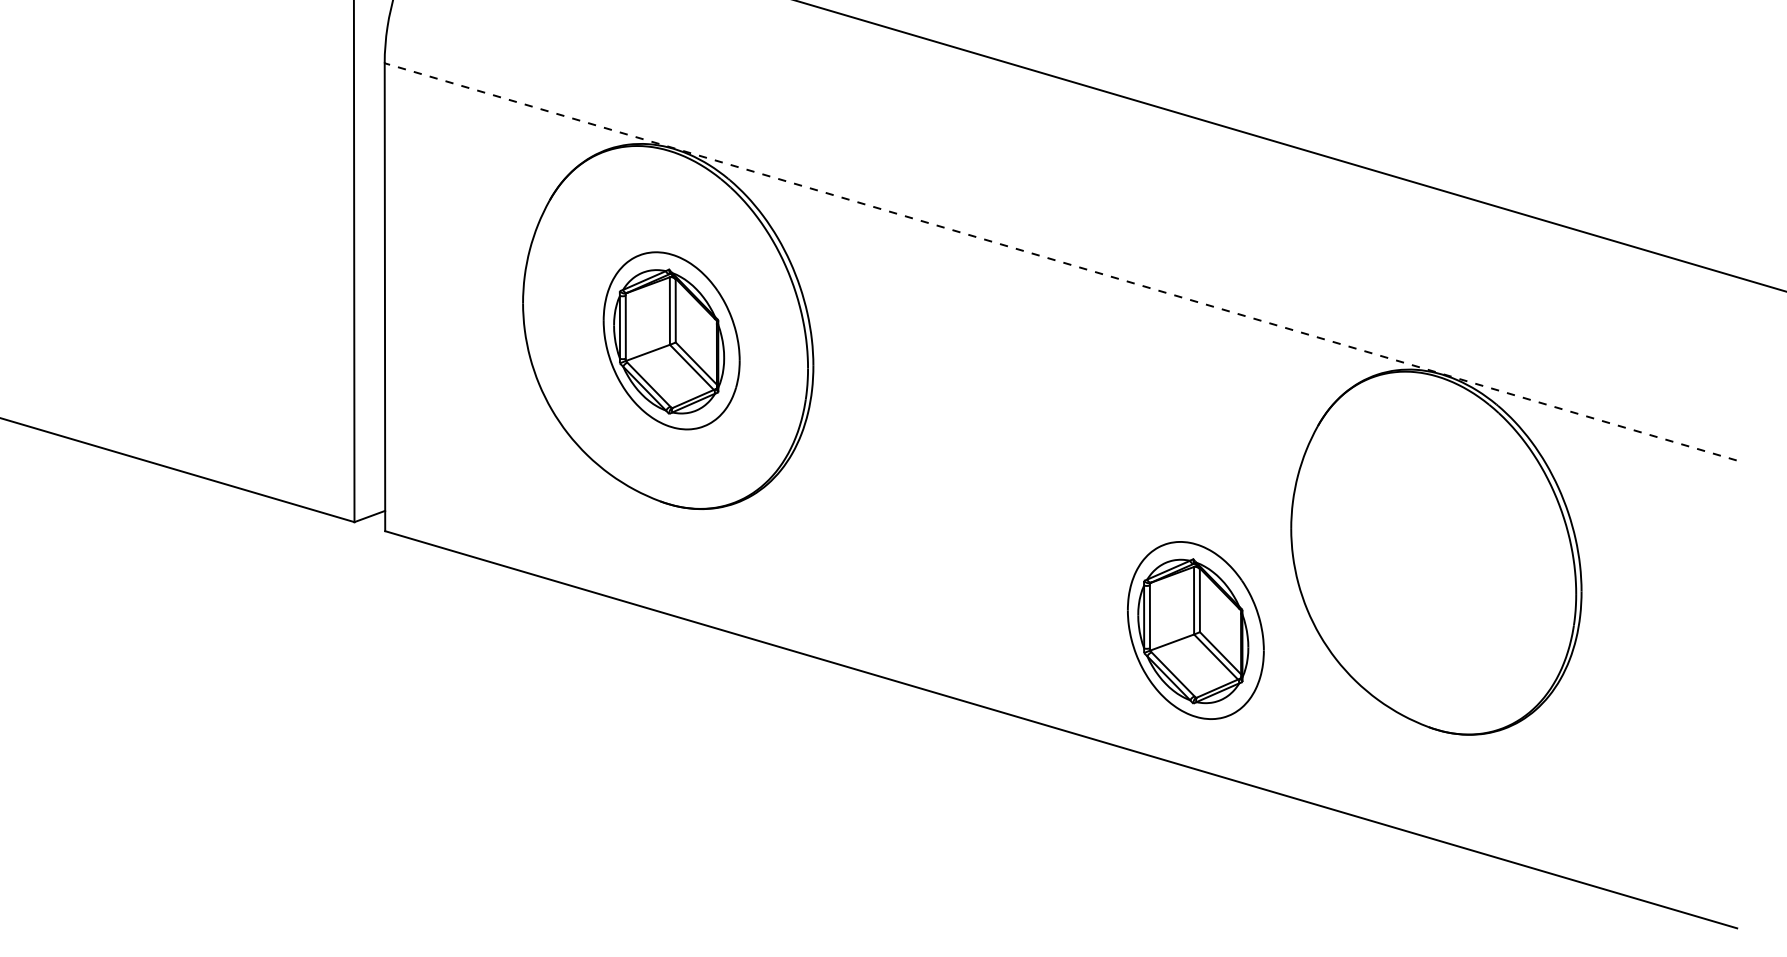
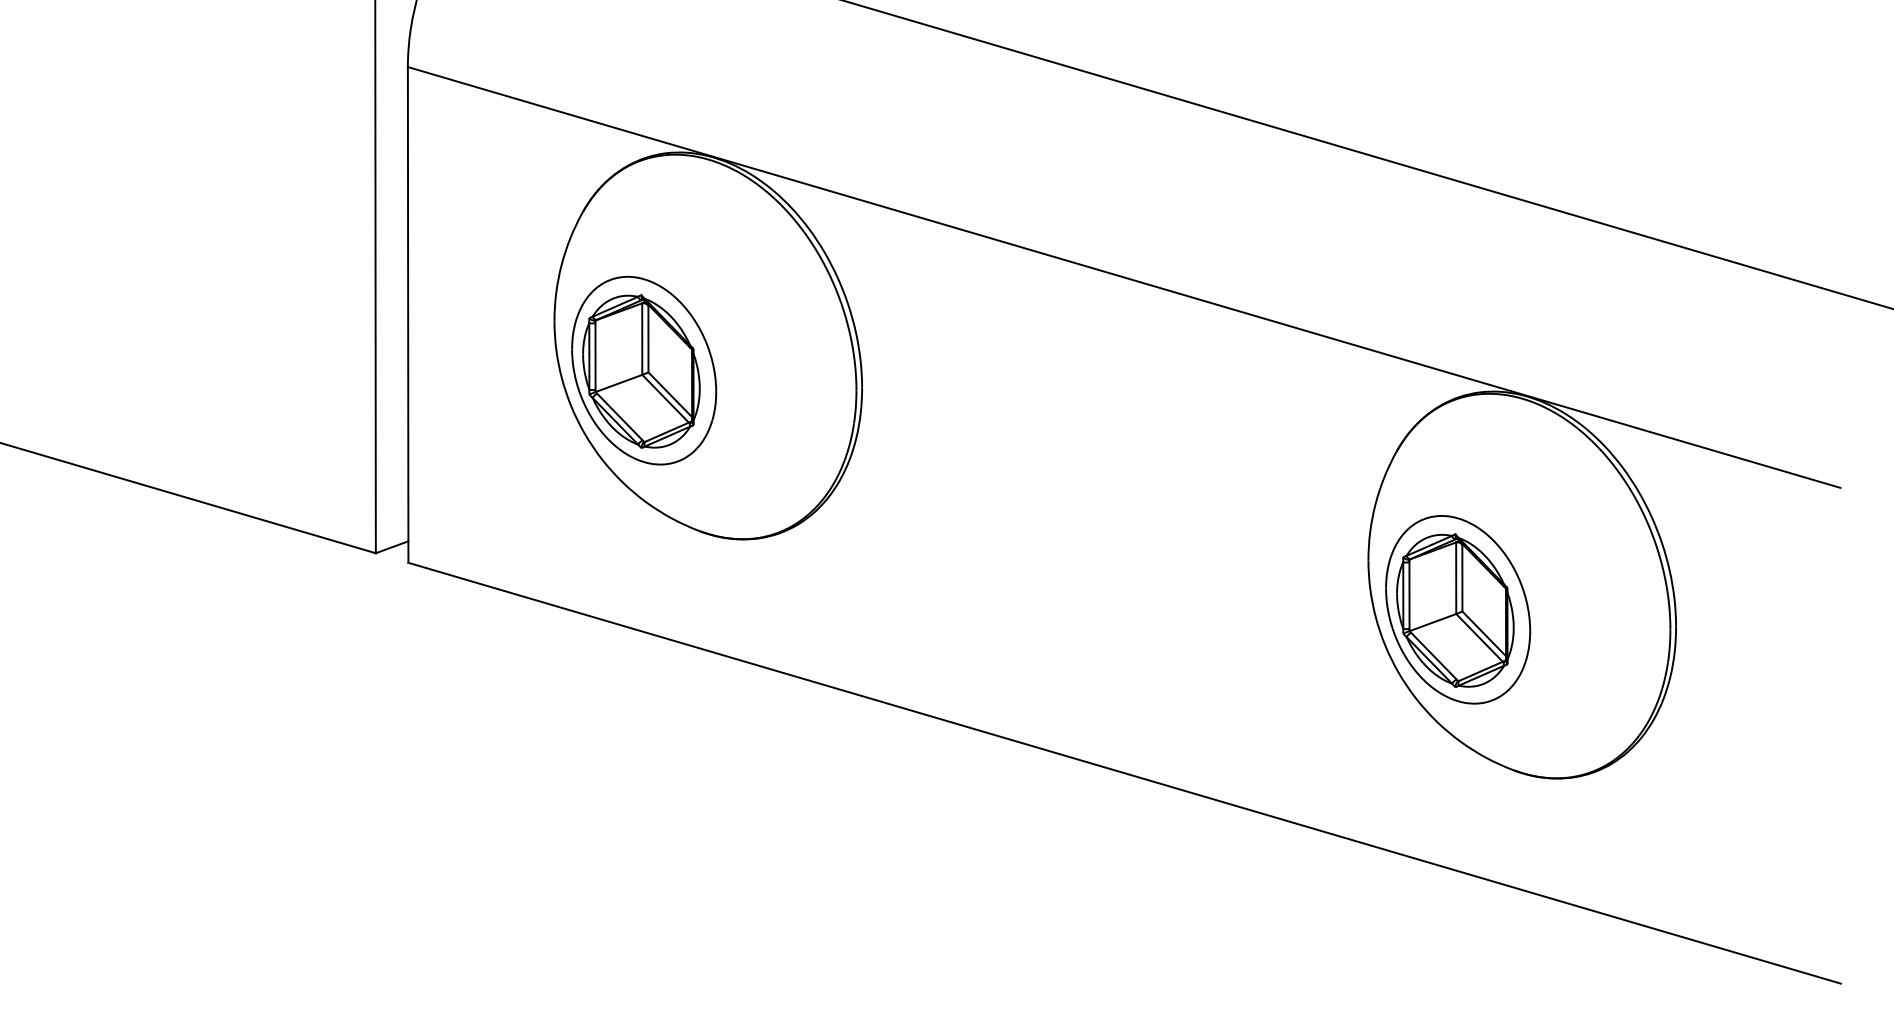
line: (1060, 261) -> (1123, 277), dashed -> solid
part: (671, 340) -> (643, 370), moved
part: (1195, 630) -> (1457, 609), moved

